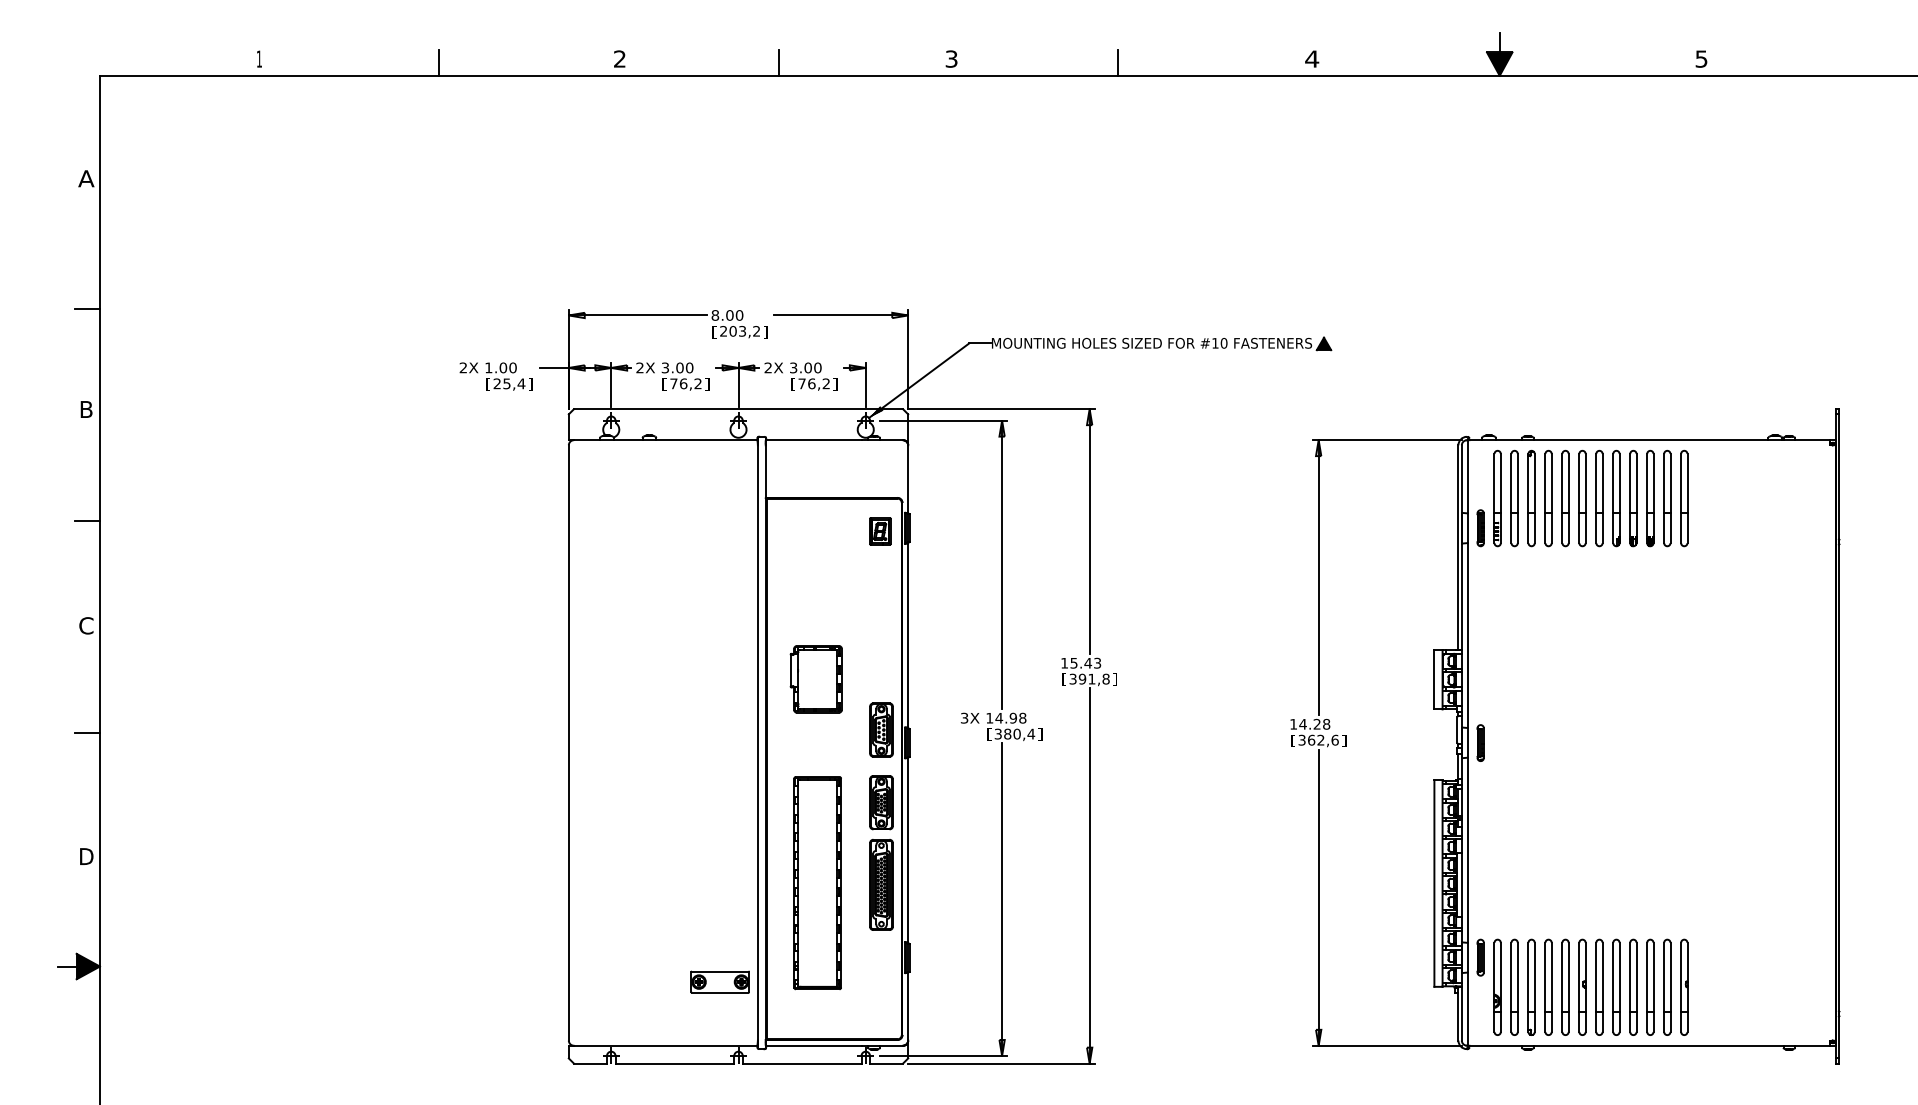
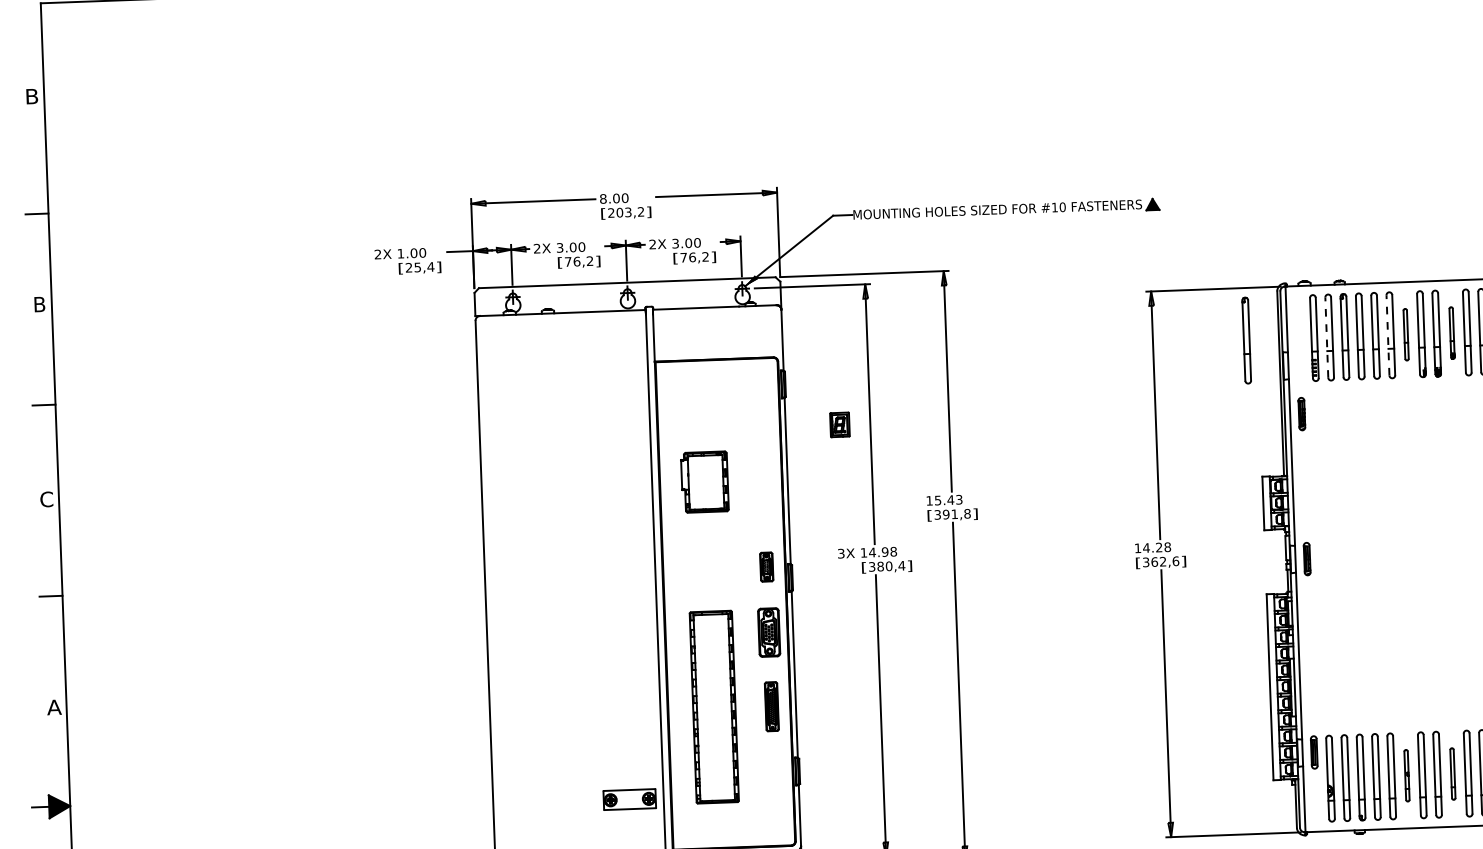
text: (86, 178) -> (32, 96), A -> B
part: (1422, 498) -> (1246, 340), added
line: (1511, 498) -> (1326, 337), solid -> dashed
line: (1579, 498) -> (1388, 335), solid -> dashed
part: (1599, 498) -> (1406, 334), size x0.6
part: (1650, 498) -> (1452, 333), size x0.6
part: (1480, 528) -> (1301, 414), moved
part: (880, 531) -> (840, 424), moved
part: (815, 679) -> (704, 482), moved
part: (881, 729) -> (766, 566), size x0.6
text: (86, 856) -> (54, 707), D -> A
part: (881, 884) -> (771, 706), size x0.6
part: (1582, 986) -> (1406, 775), size x0.6
part: (1633, 986) -> (1452, 773), size x0.6

